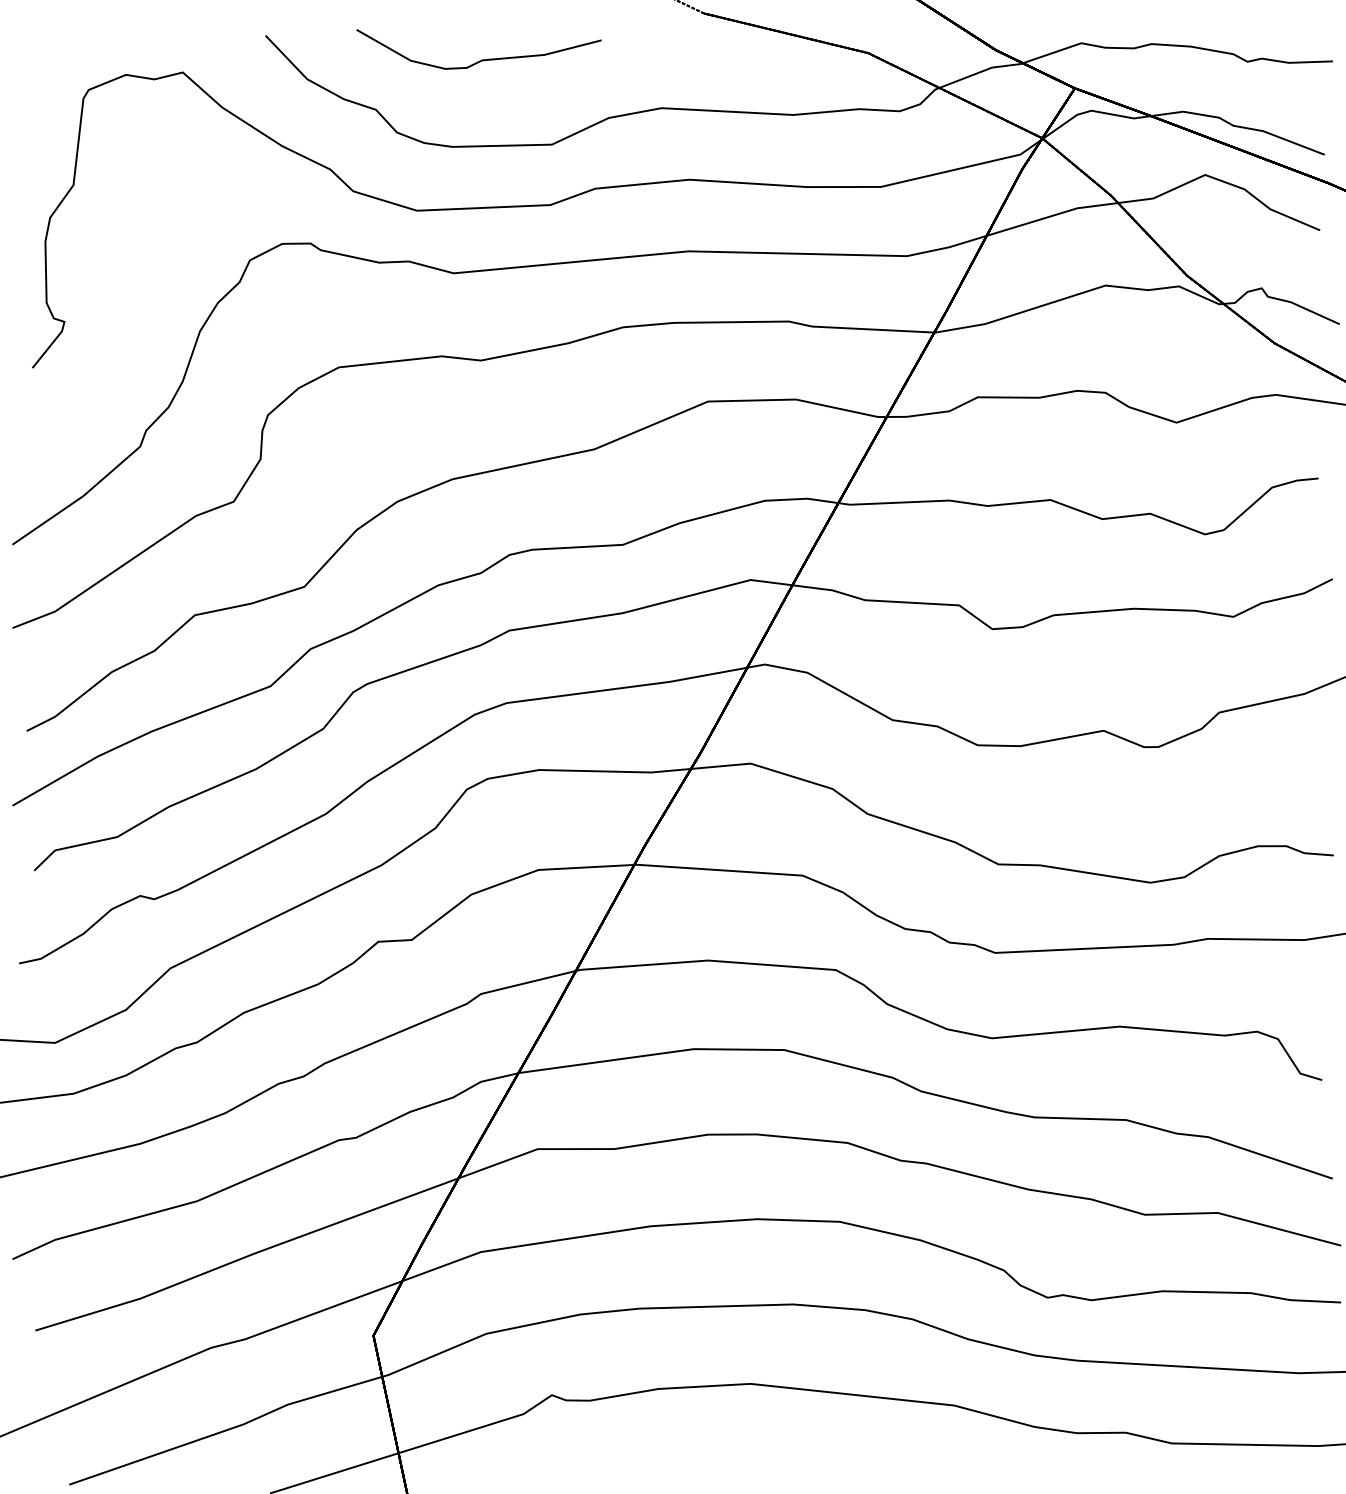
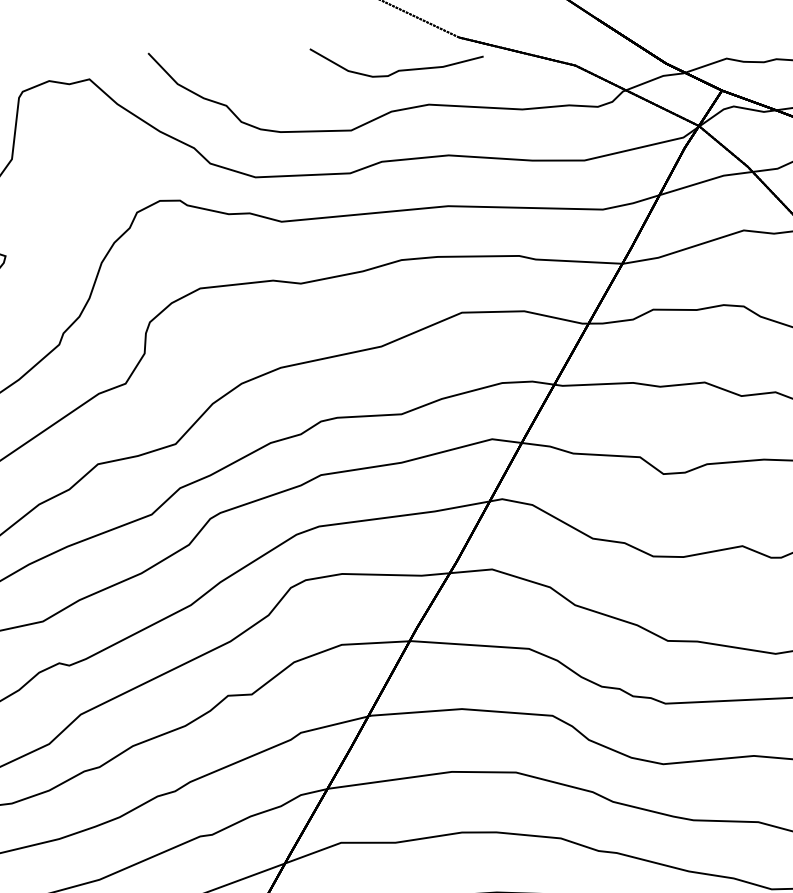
curve: (481, 59) -> (398, 70), moved

